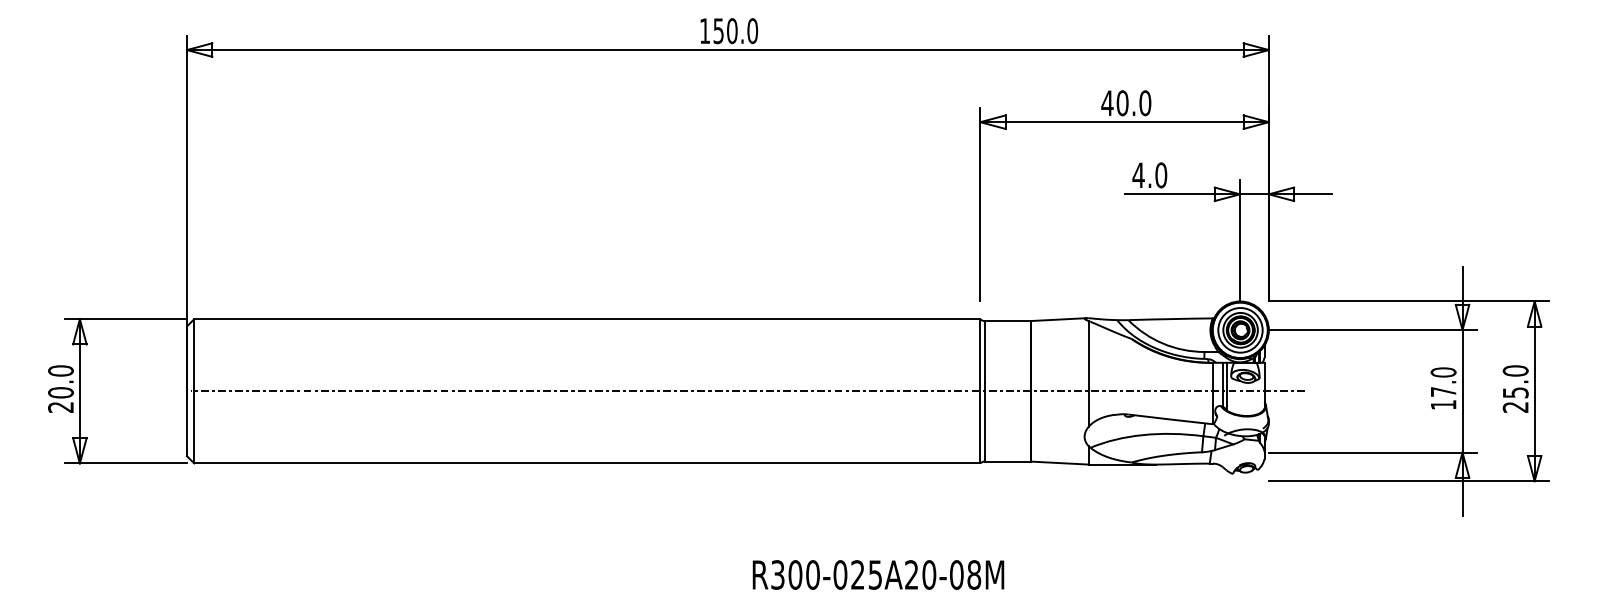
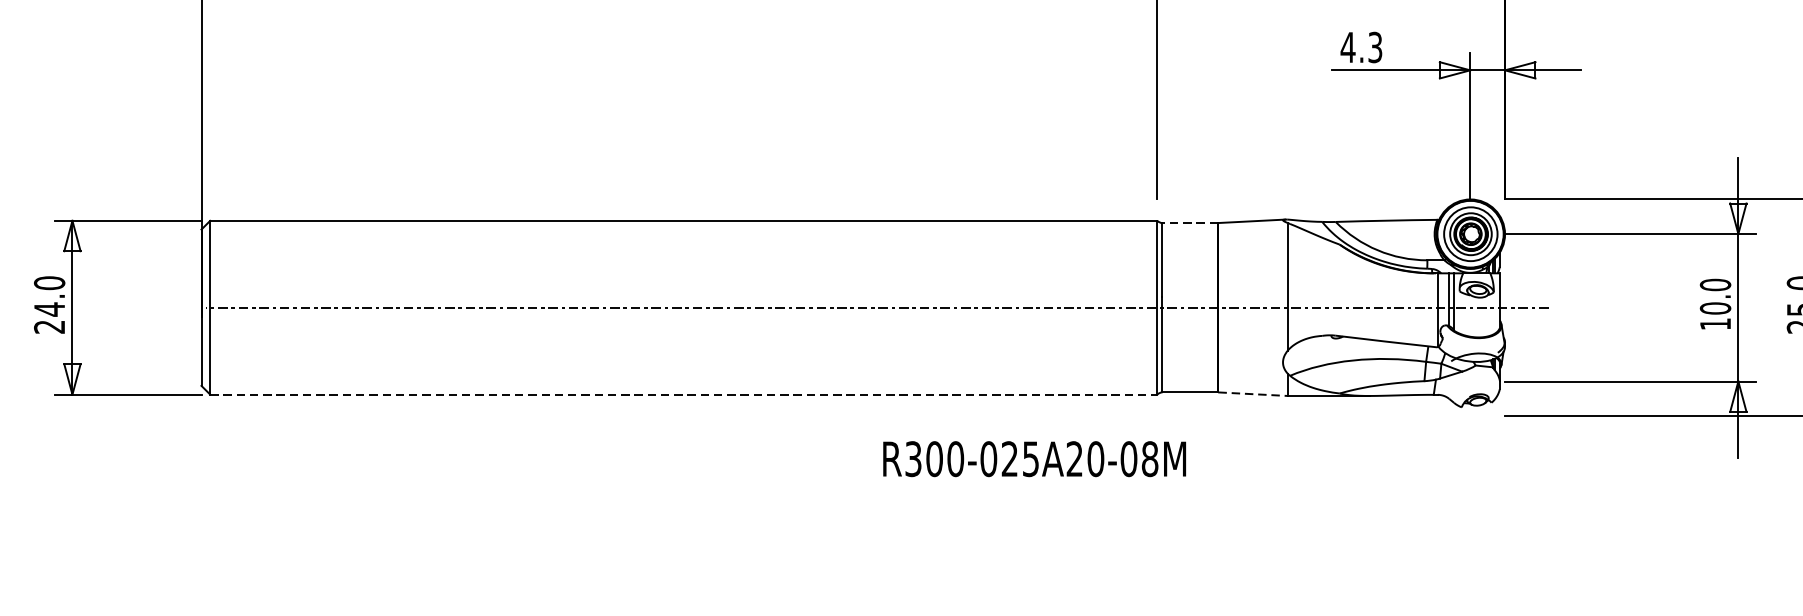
text: (1161, 175) -> (1375, 47), 4.0 -> 4.3
line: (1007, 321) -> (1190, 223), solid -> dashed
text: (1443, 391) -> (1715, 307), 17.0 -> 10.0
text: (60, 392) -> (49, 309), 20.0 -> 24.0
line: (587, 463) -> (684, 394), solid -> dashed
line: (1059, 463) -> (1252, 394), solid -> dashed
text: (878, 574) -> (1034, 458), moved

